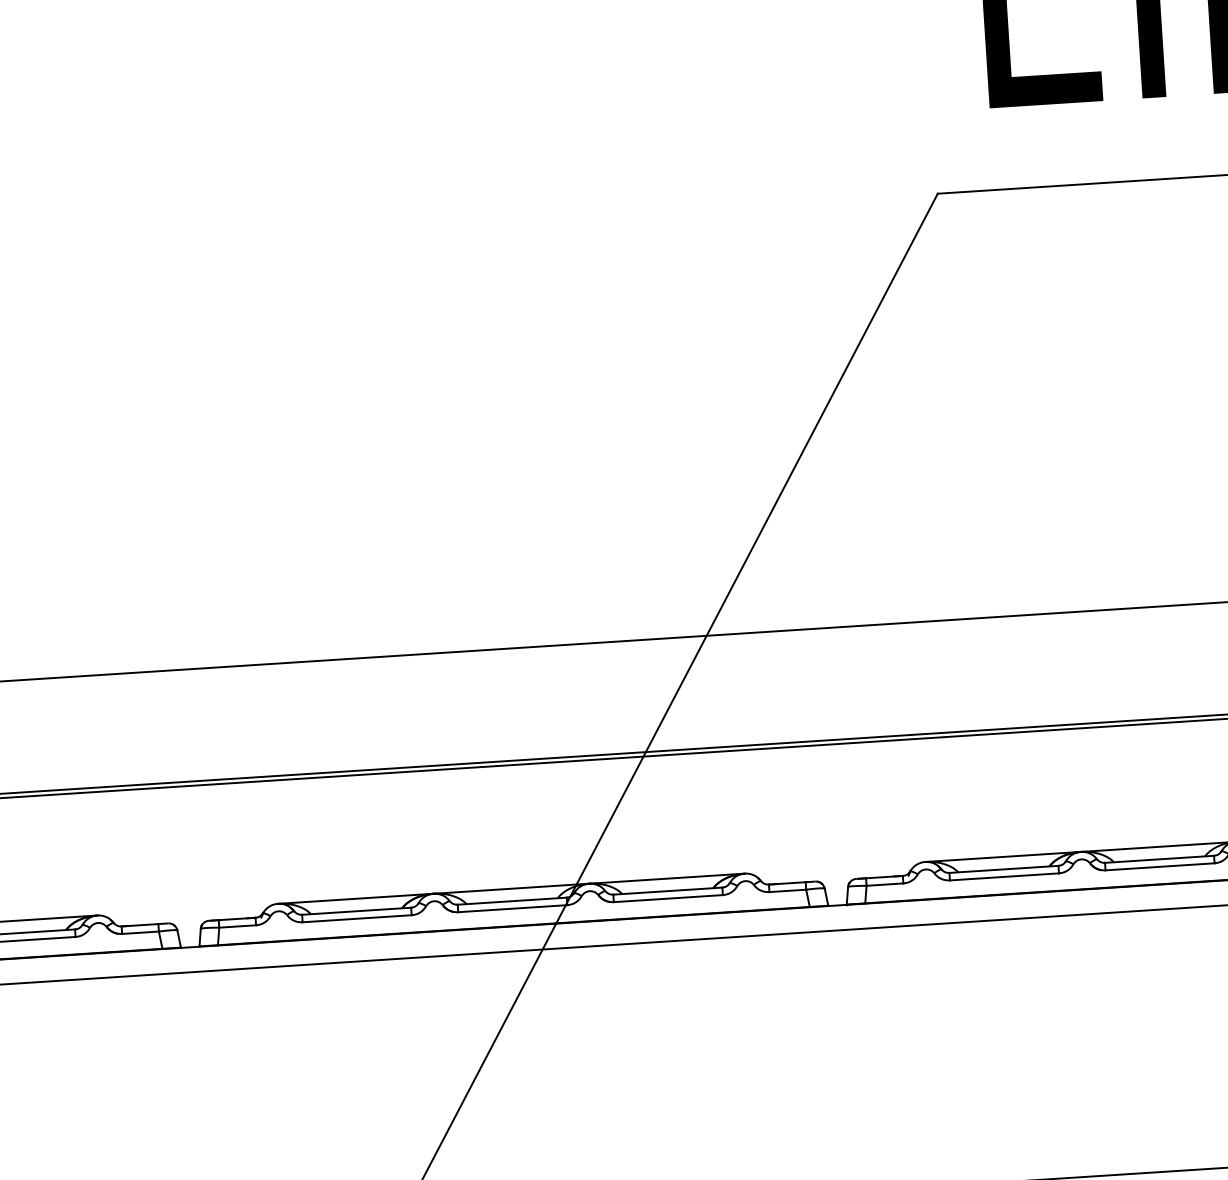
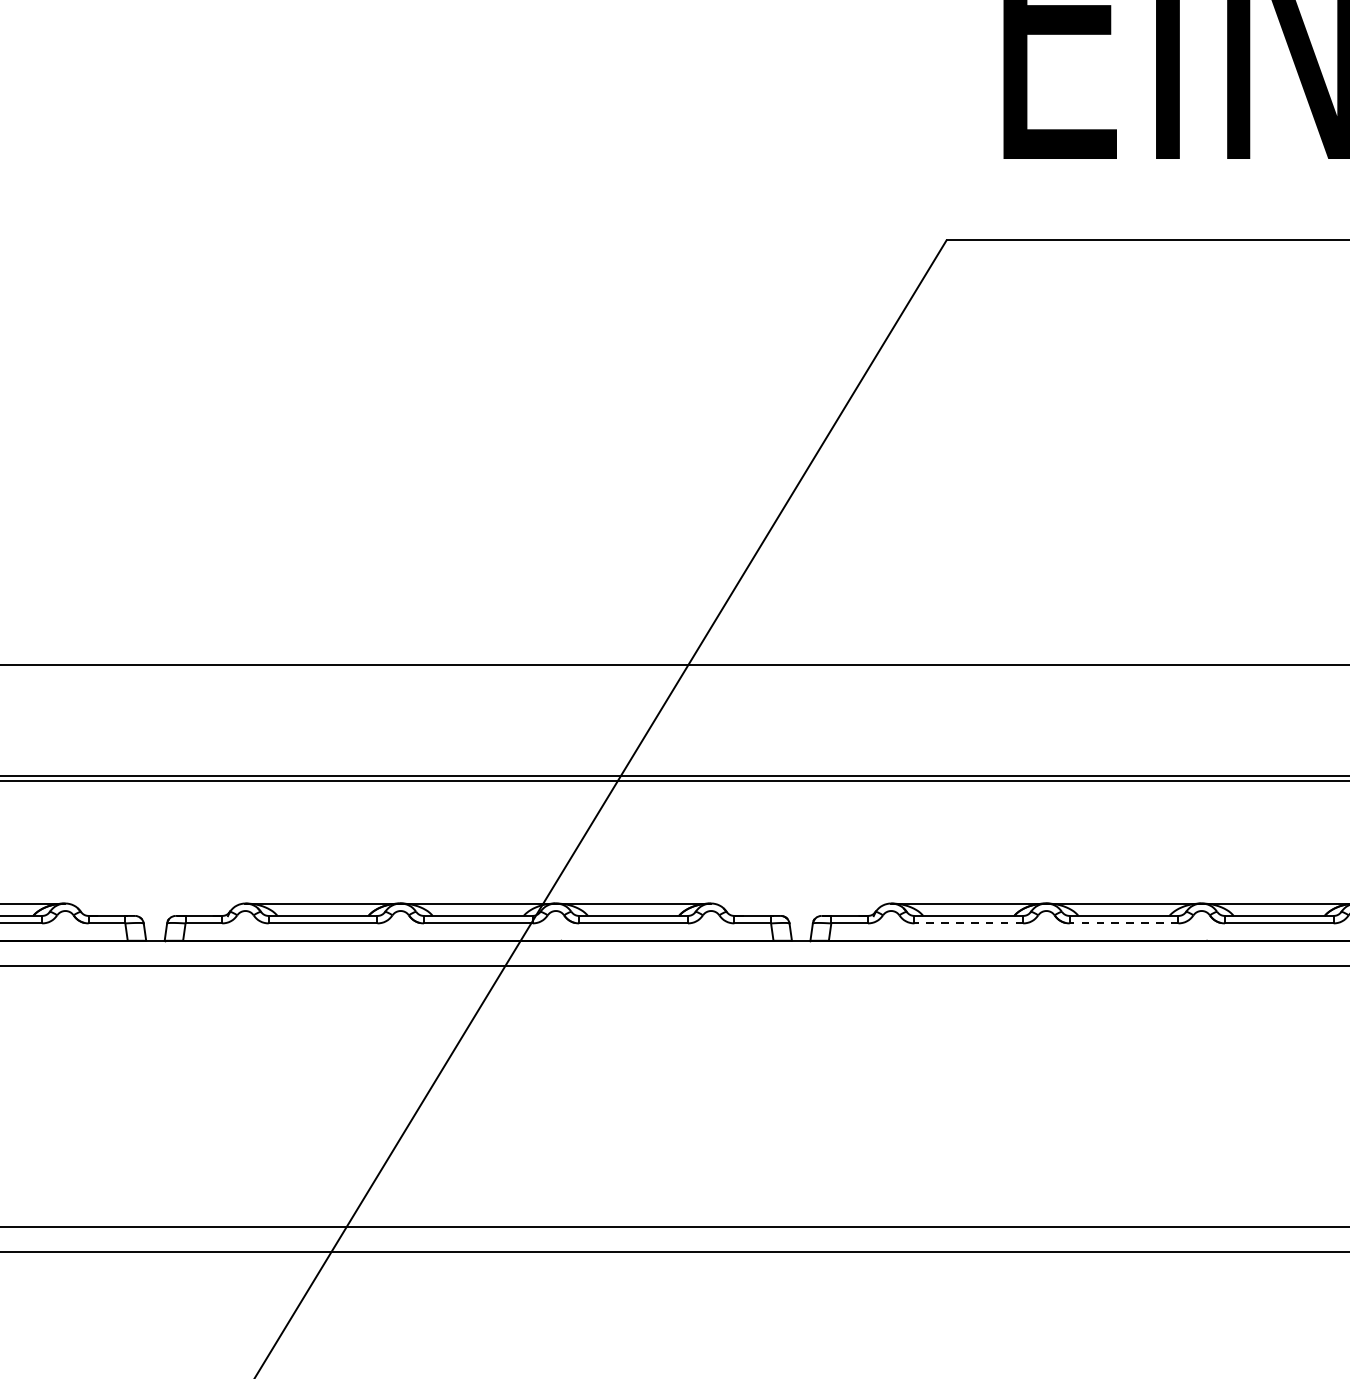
line: (1159, 866) -> (1123, 923), solid -> dashed
line: (1004, 876) -> (968, 923), solid -> dashed

